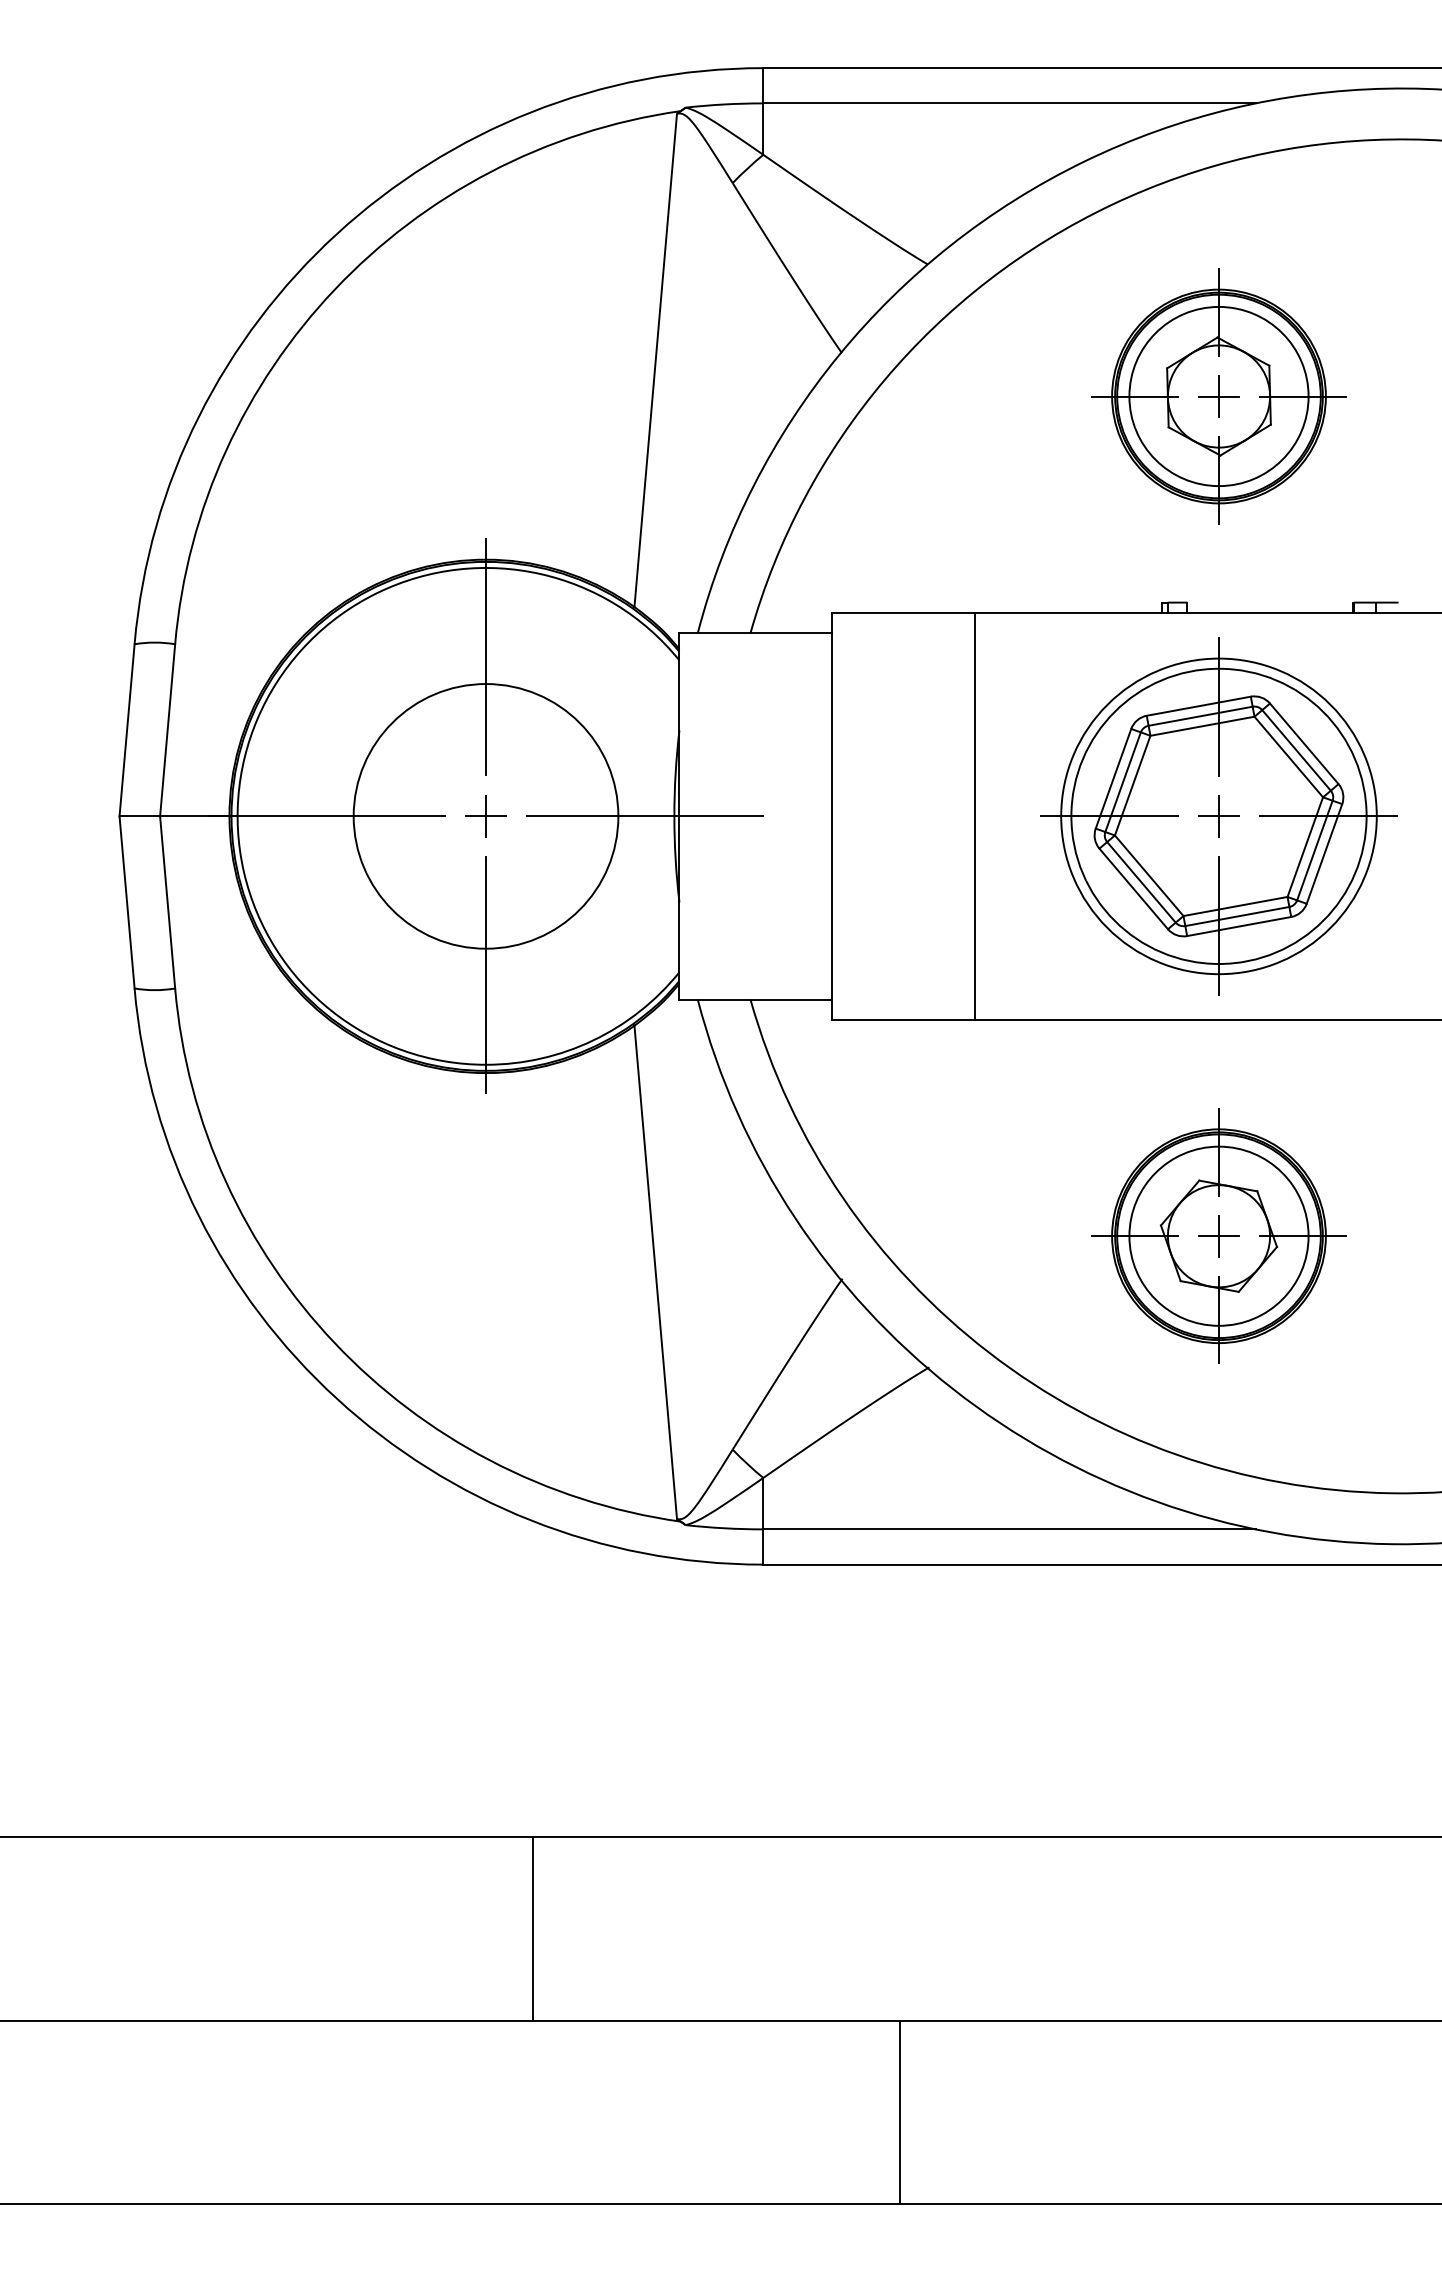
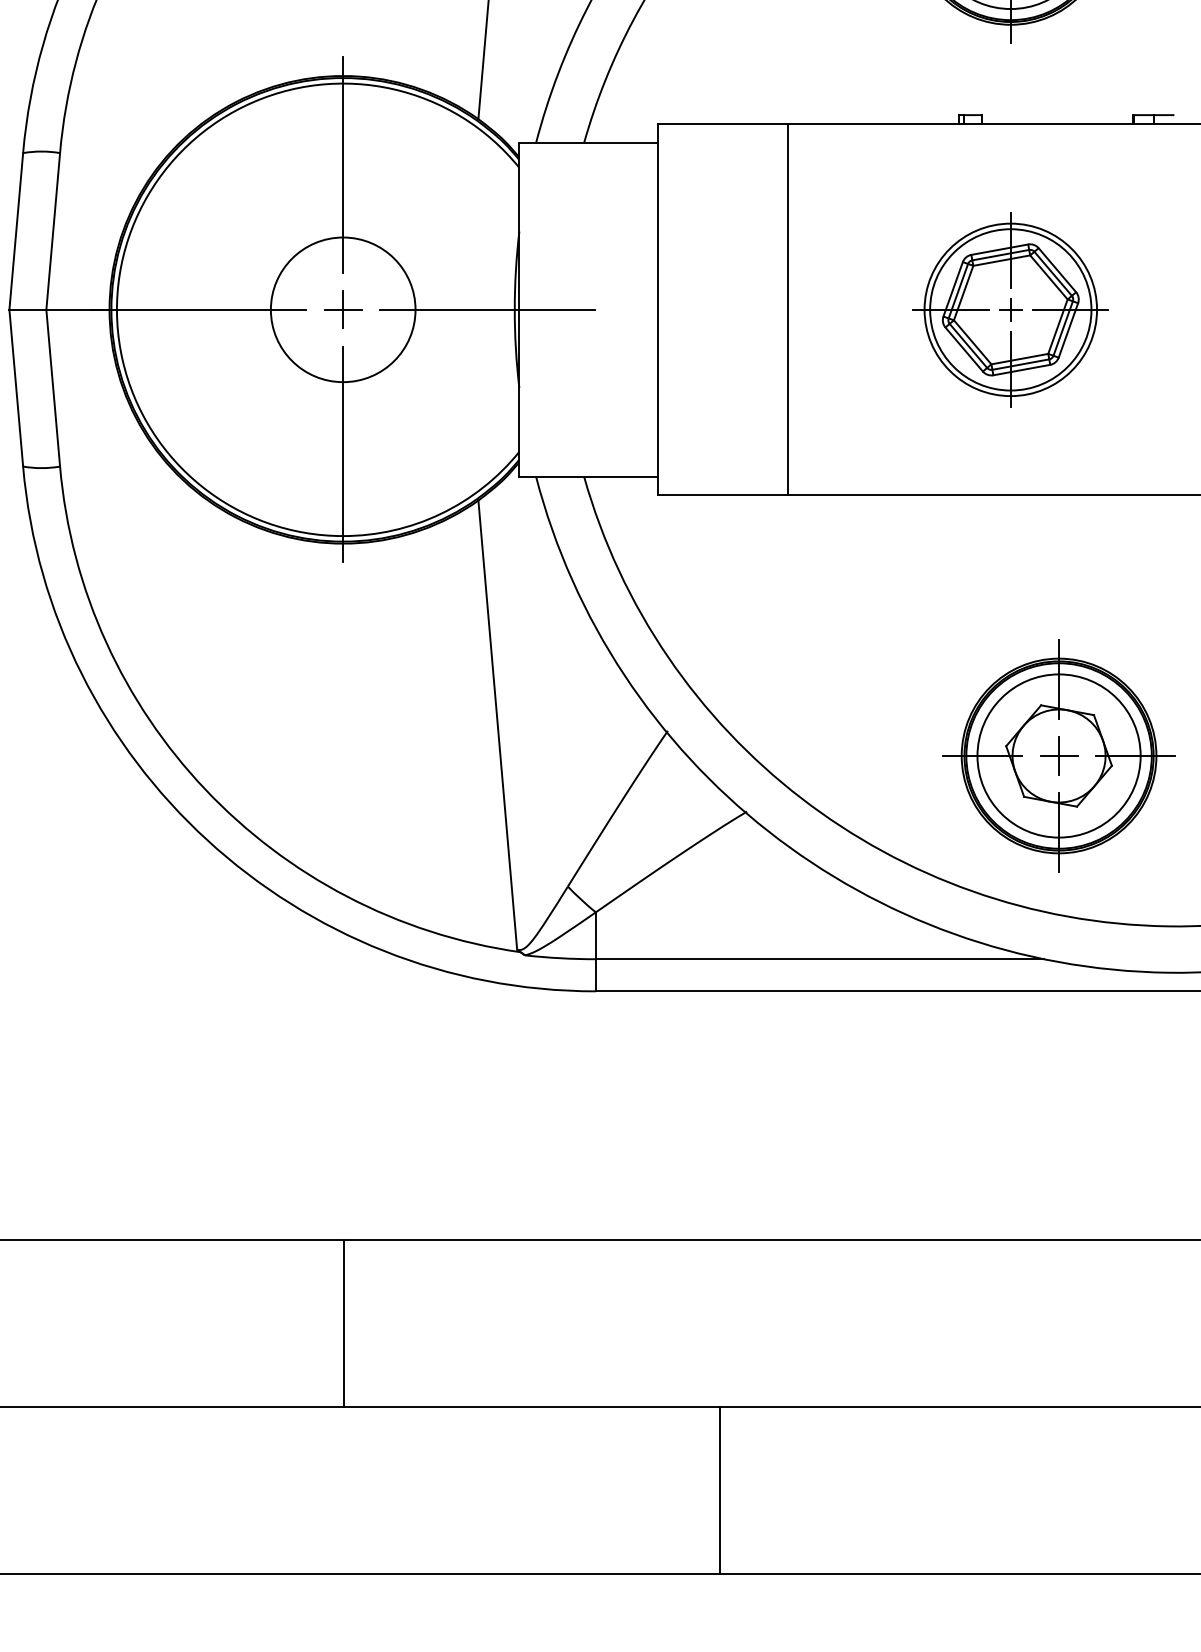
circle: (485, 816) -> (342, 309), size x0.6
part: (1218, 816) -> (1010, 309), size x0.6
part: (1218, 1235) -> (1058, 755), moved
line: (533, 1928) -> (344, 1322), moved

